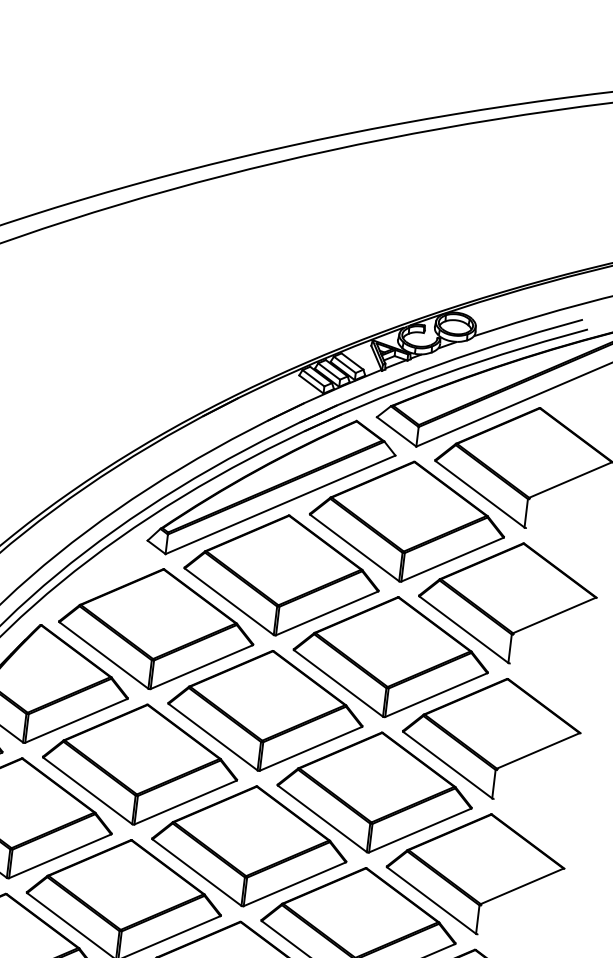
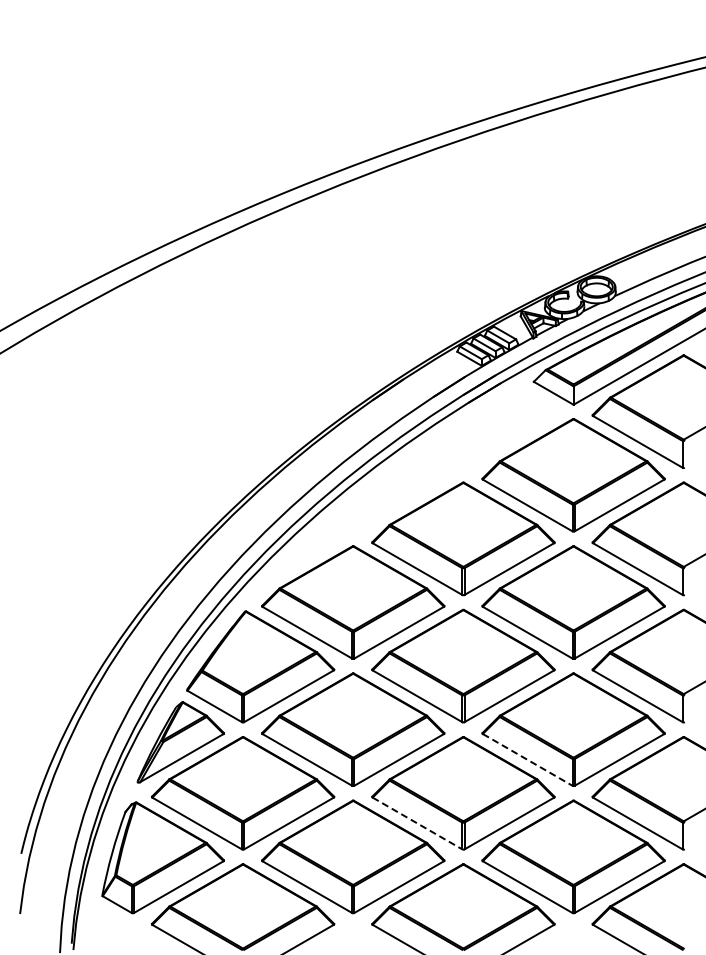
part: (273, 488) -> (445, 459), removed
line: (322, 818) -> (527, 759), solid -> dashed
line: (197, 872) -> (417, 823), solid -> dashed

